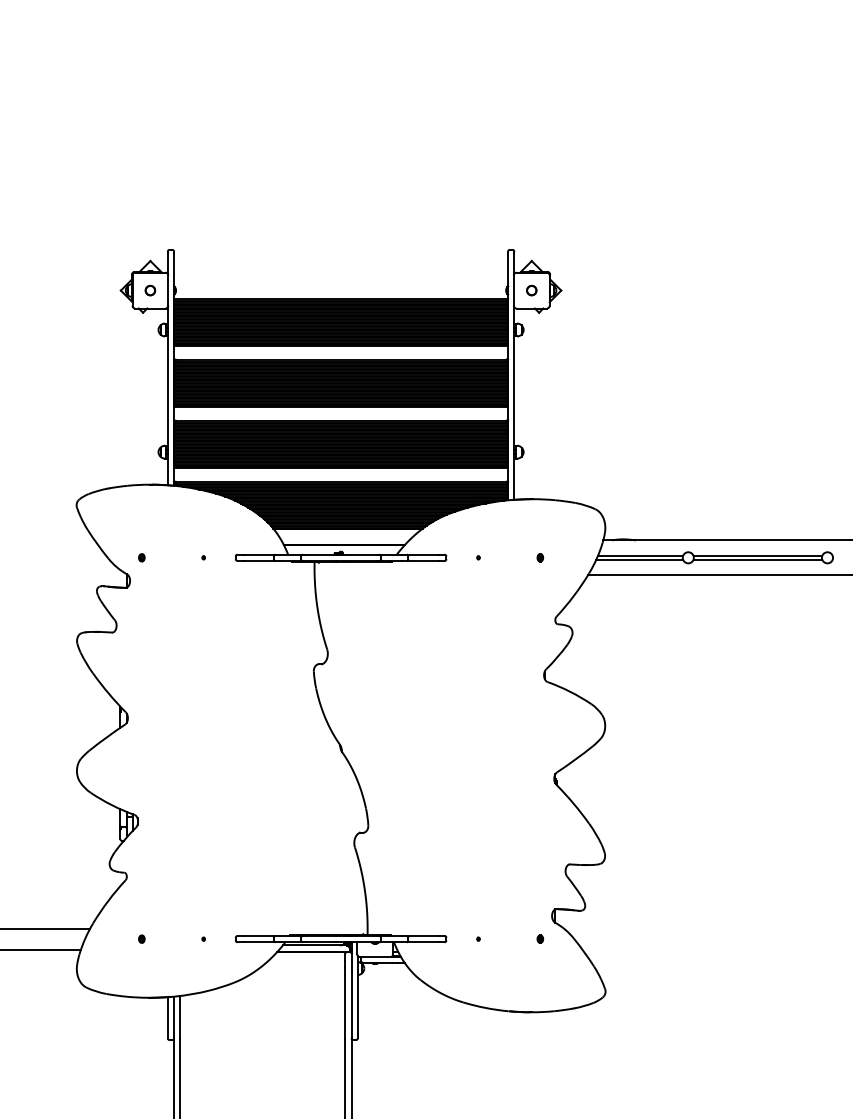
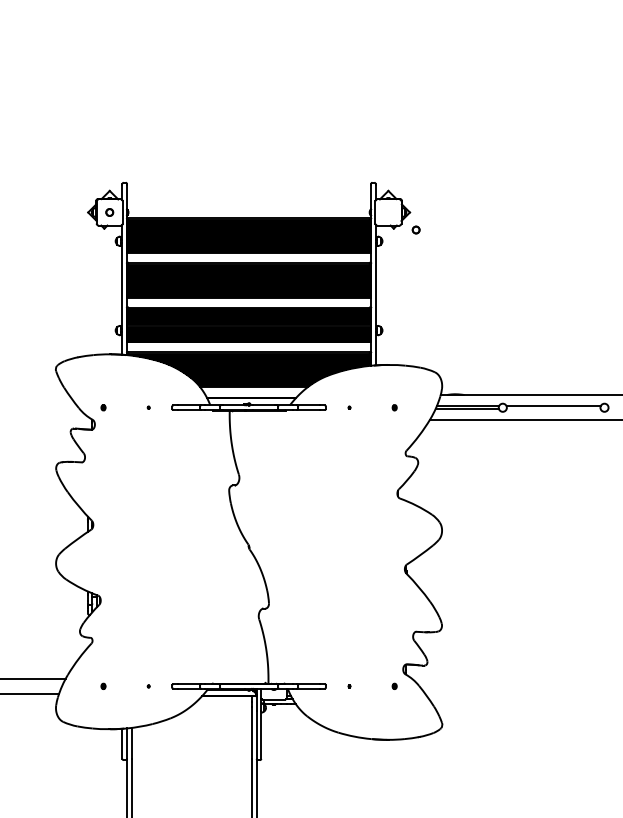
part: (531, 290) -> (415, 229), moved
line: (757, 559) -> (553, 409), removed

